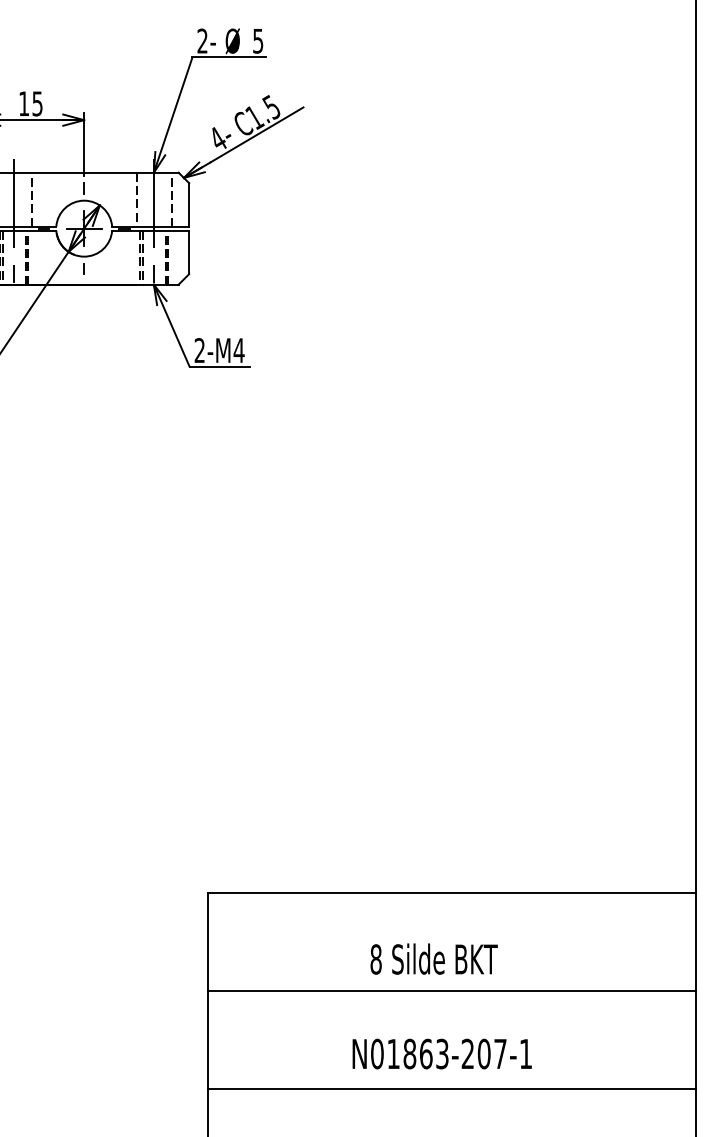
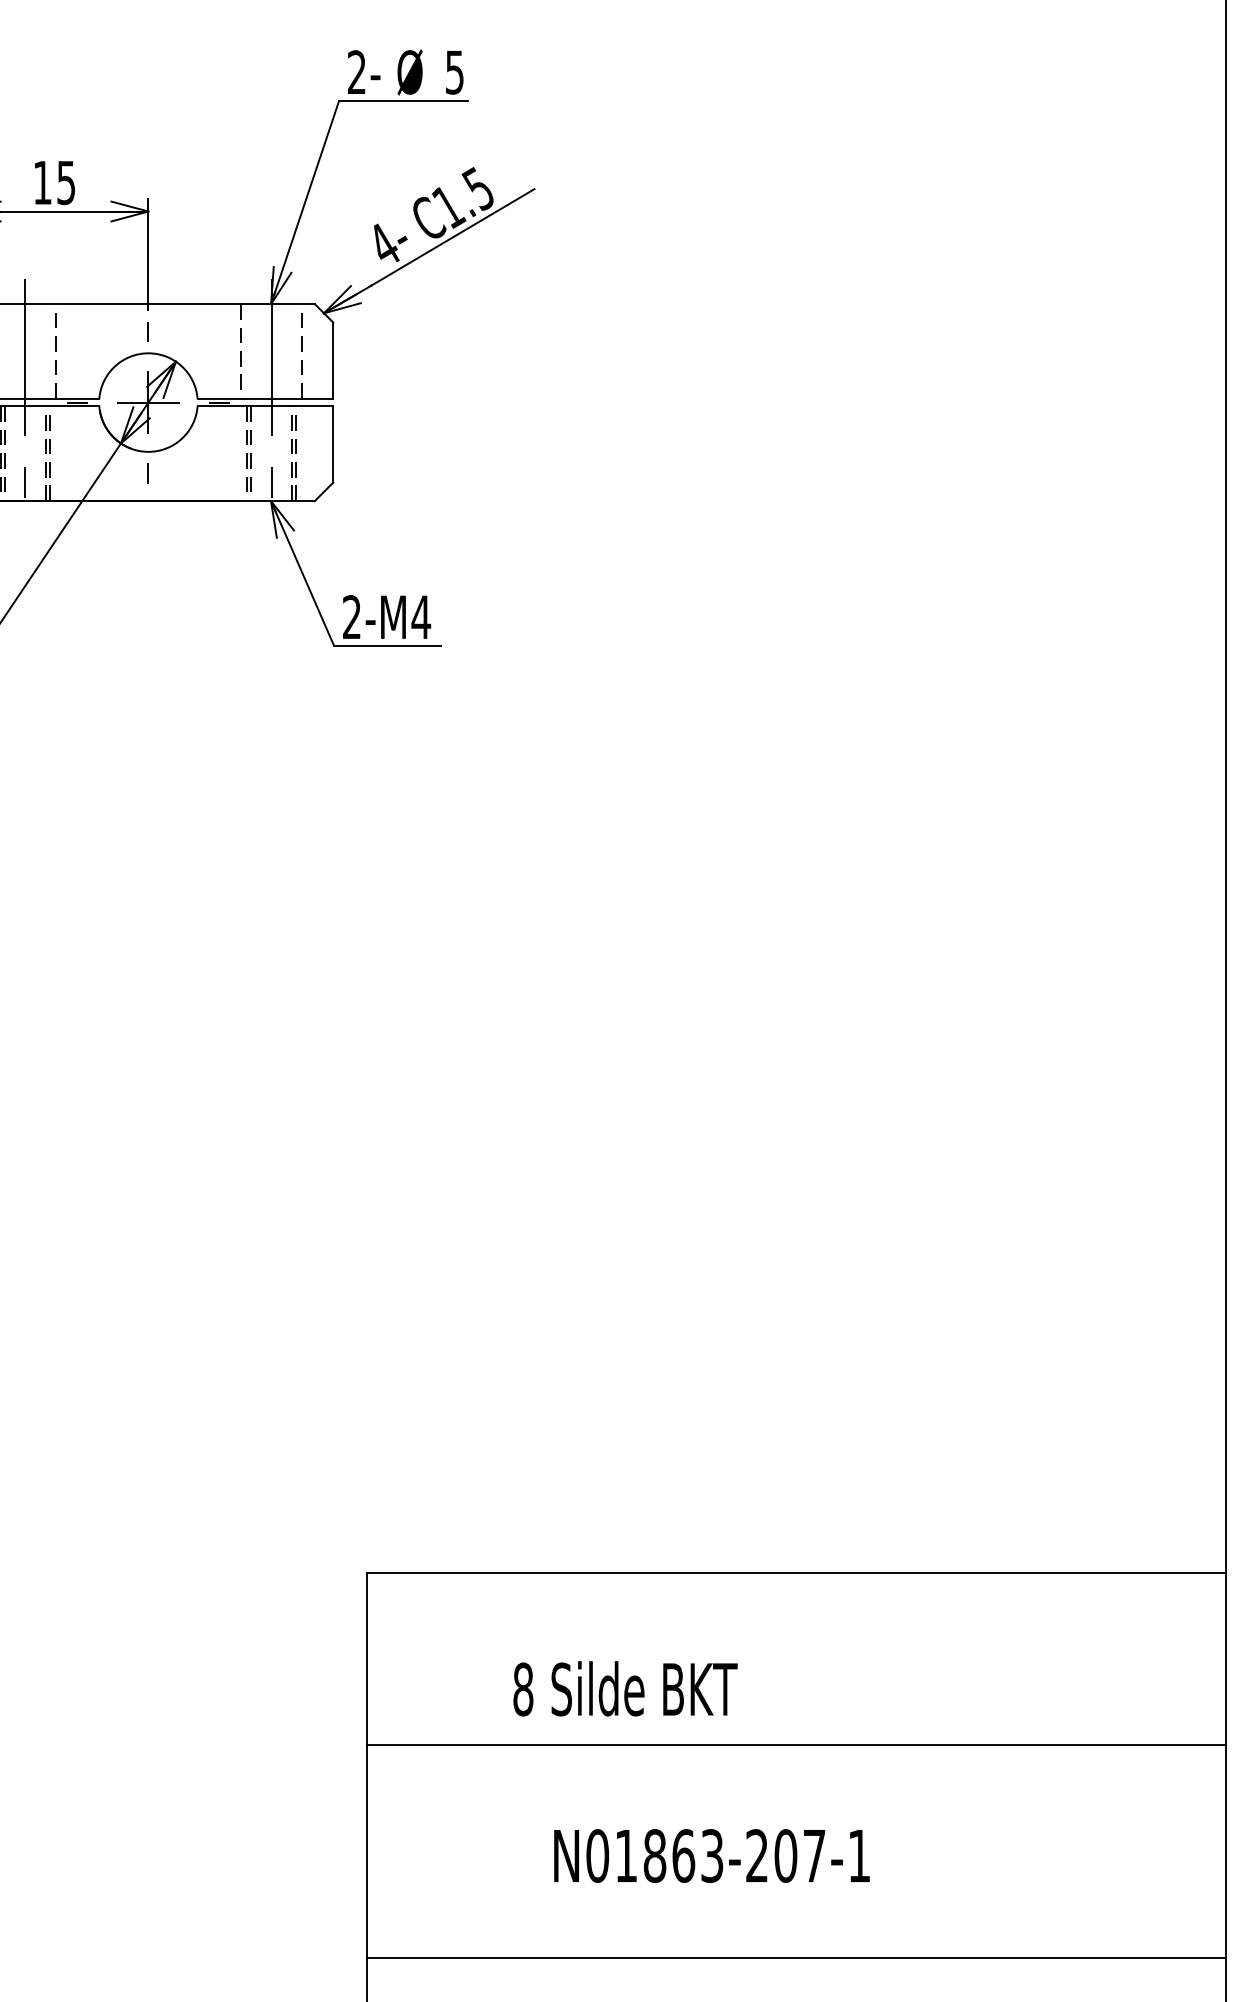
text: (433, 958) -> (624, 1687), moved
text: (441, 1053) -> (710, 1855), moved
line: (452, 1089) -> (796, 1958), moved

